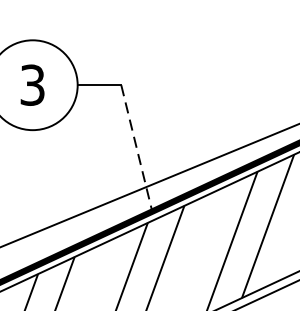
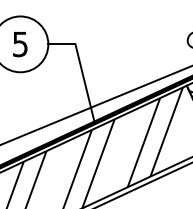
text: (32, 83) -> (20, 43), 3 -> 5
line: (137, 149) -> (85, 84), dashed -> solid

